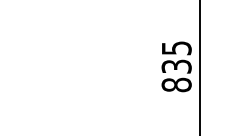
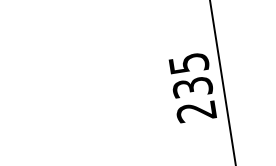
text: (176, 84) -> (196, 110), 835 -> 235

